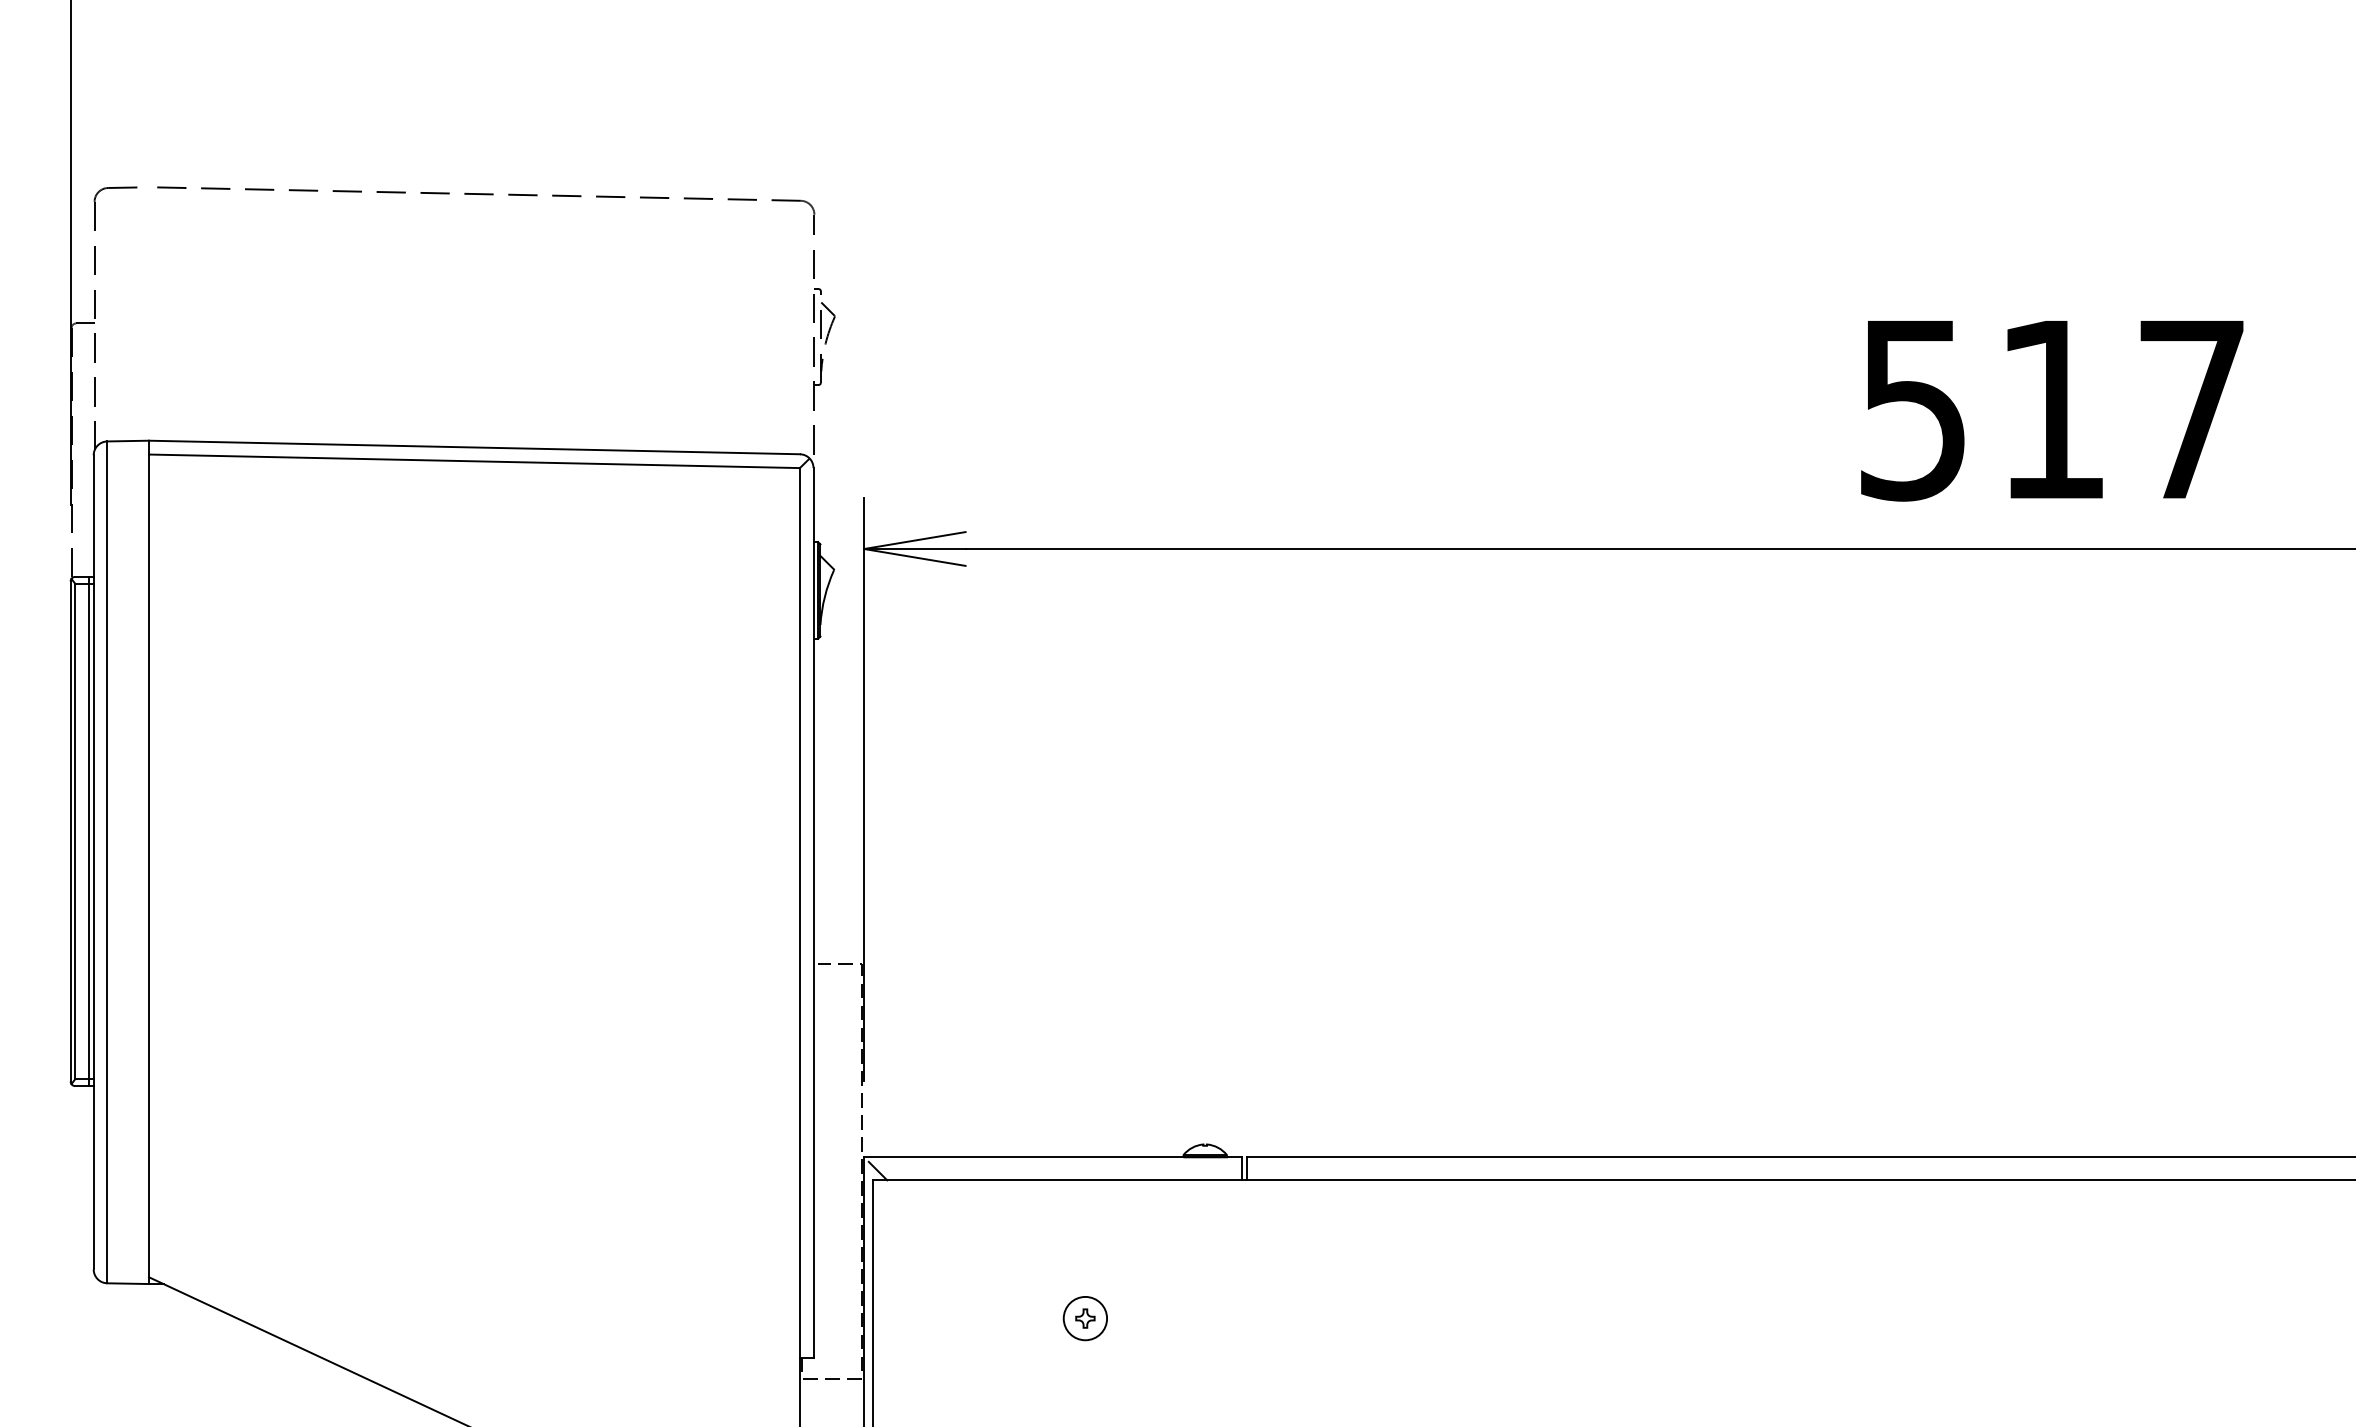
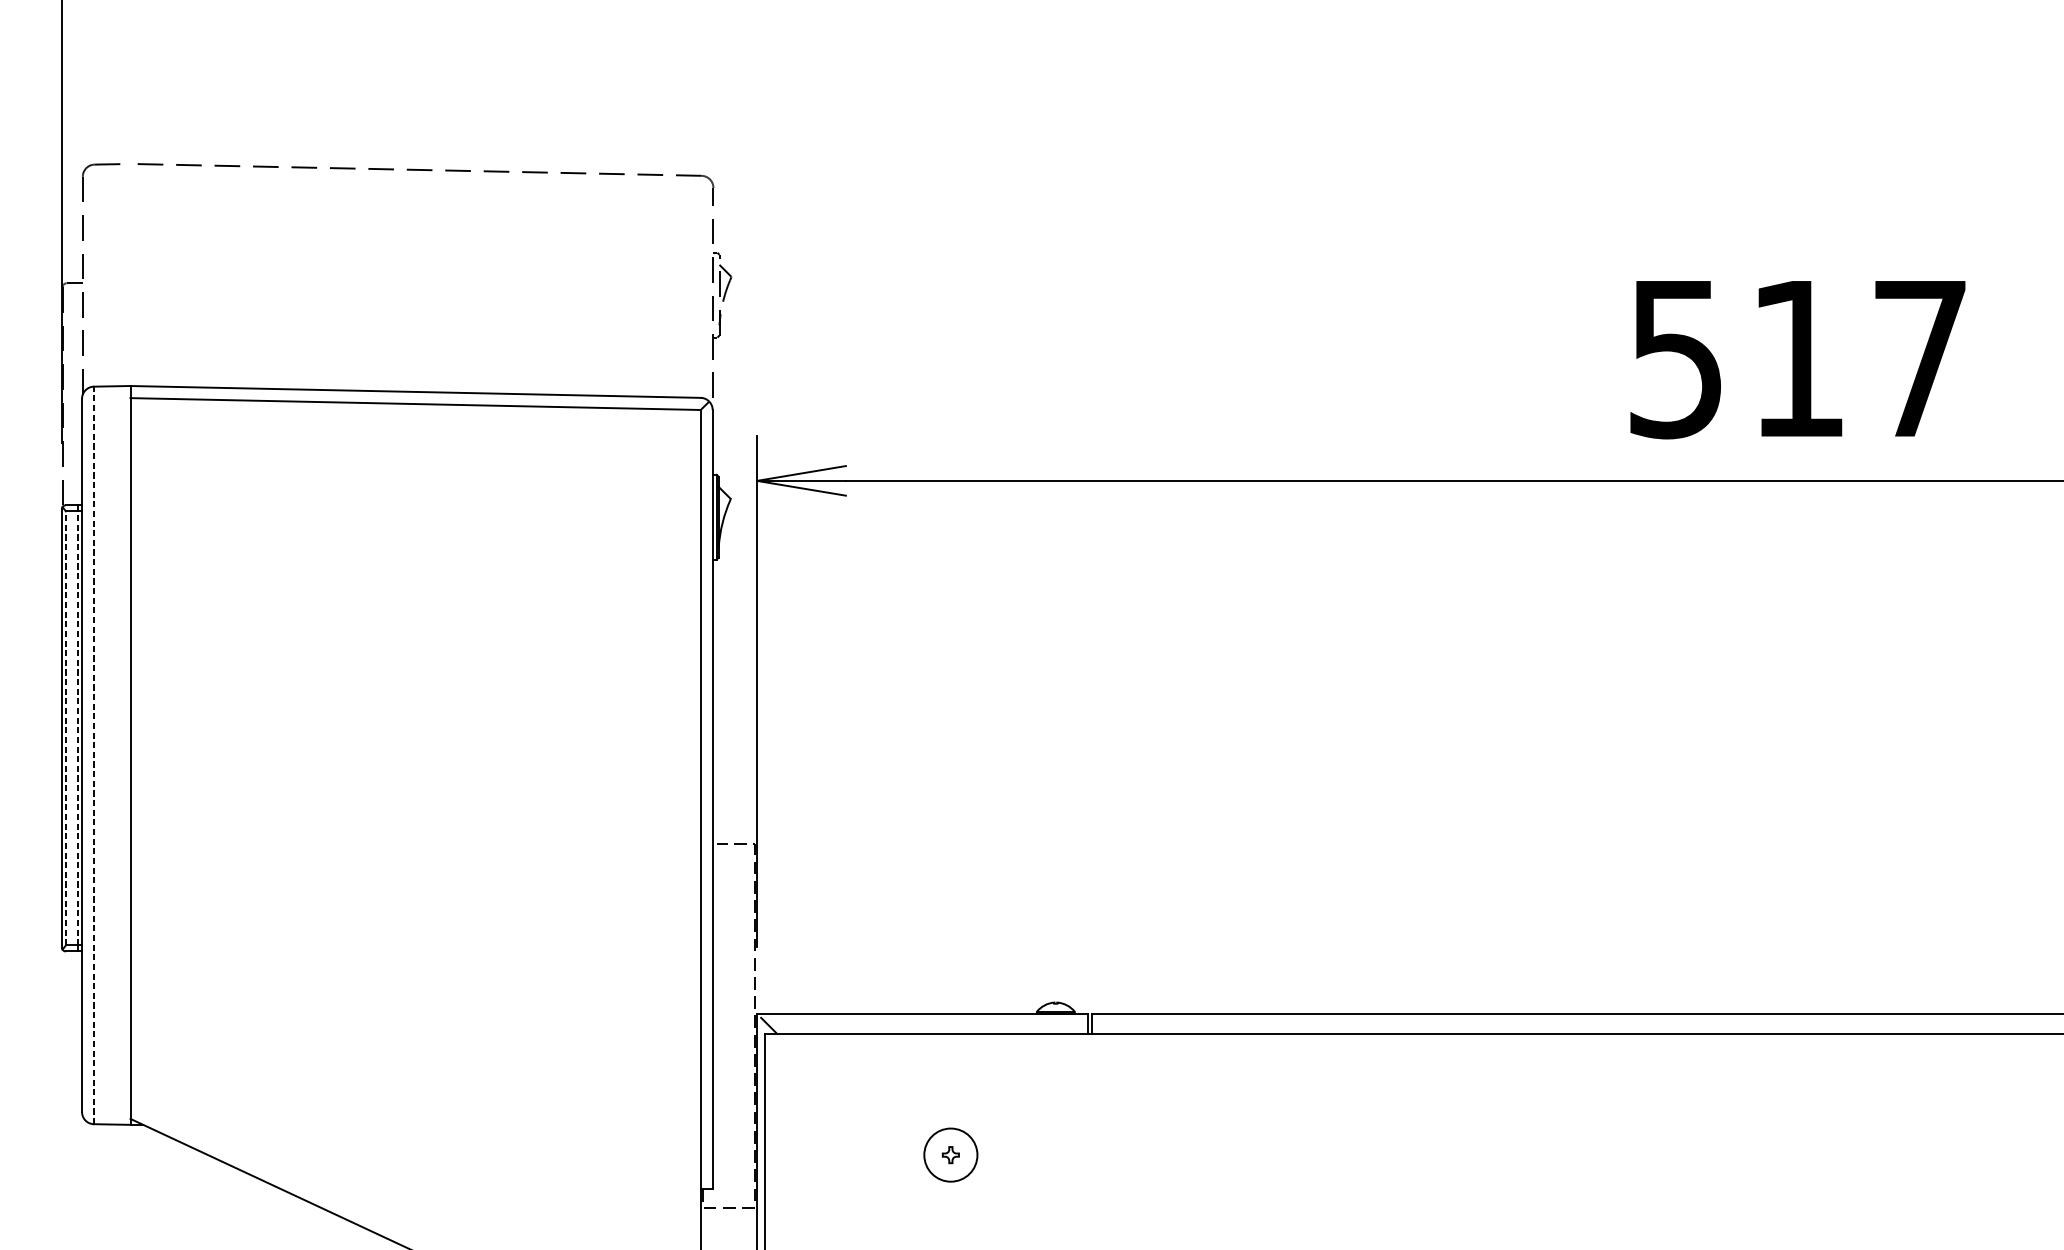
line: (75, 831) -> (66, 728), solid -> dashed
line: (89, 831) -> (78, 728), solid -> dashed
line: (107, 862) -> (94, 755), solid -> dashed
circle: (1085, 1318) -> (950, 1155), size x1.4

